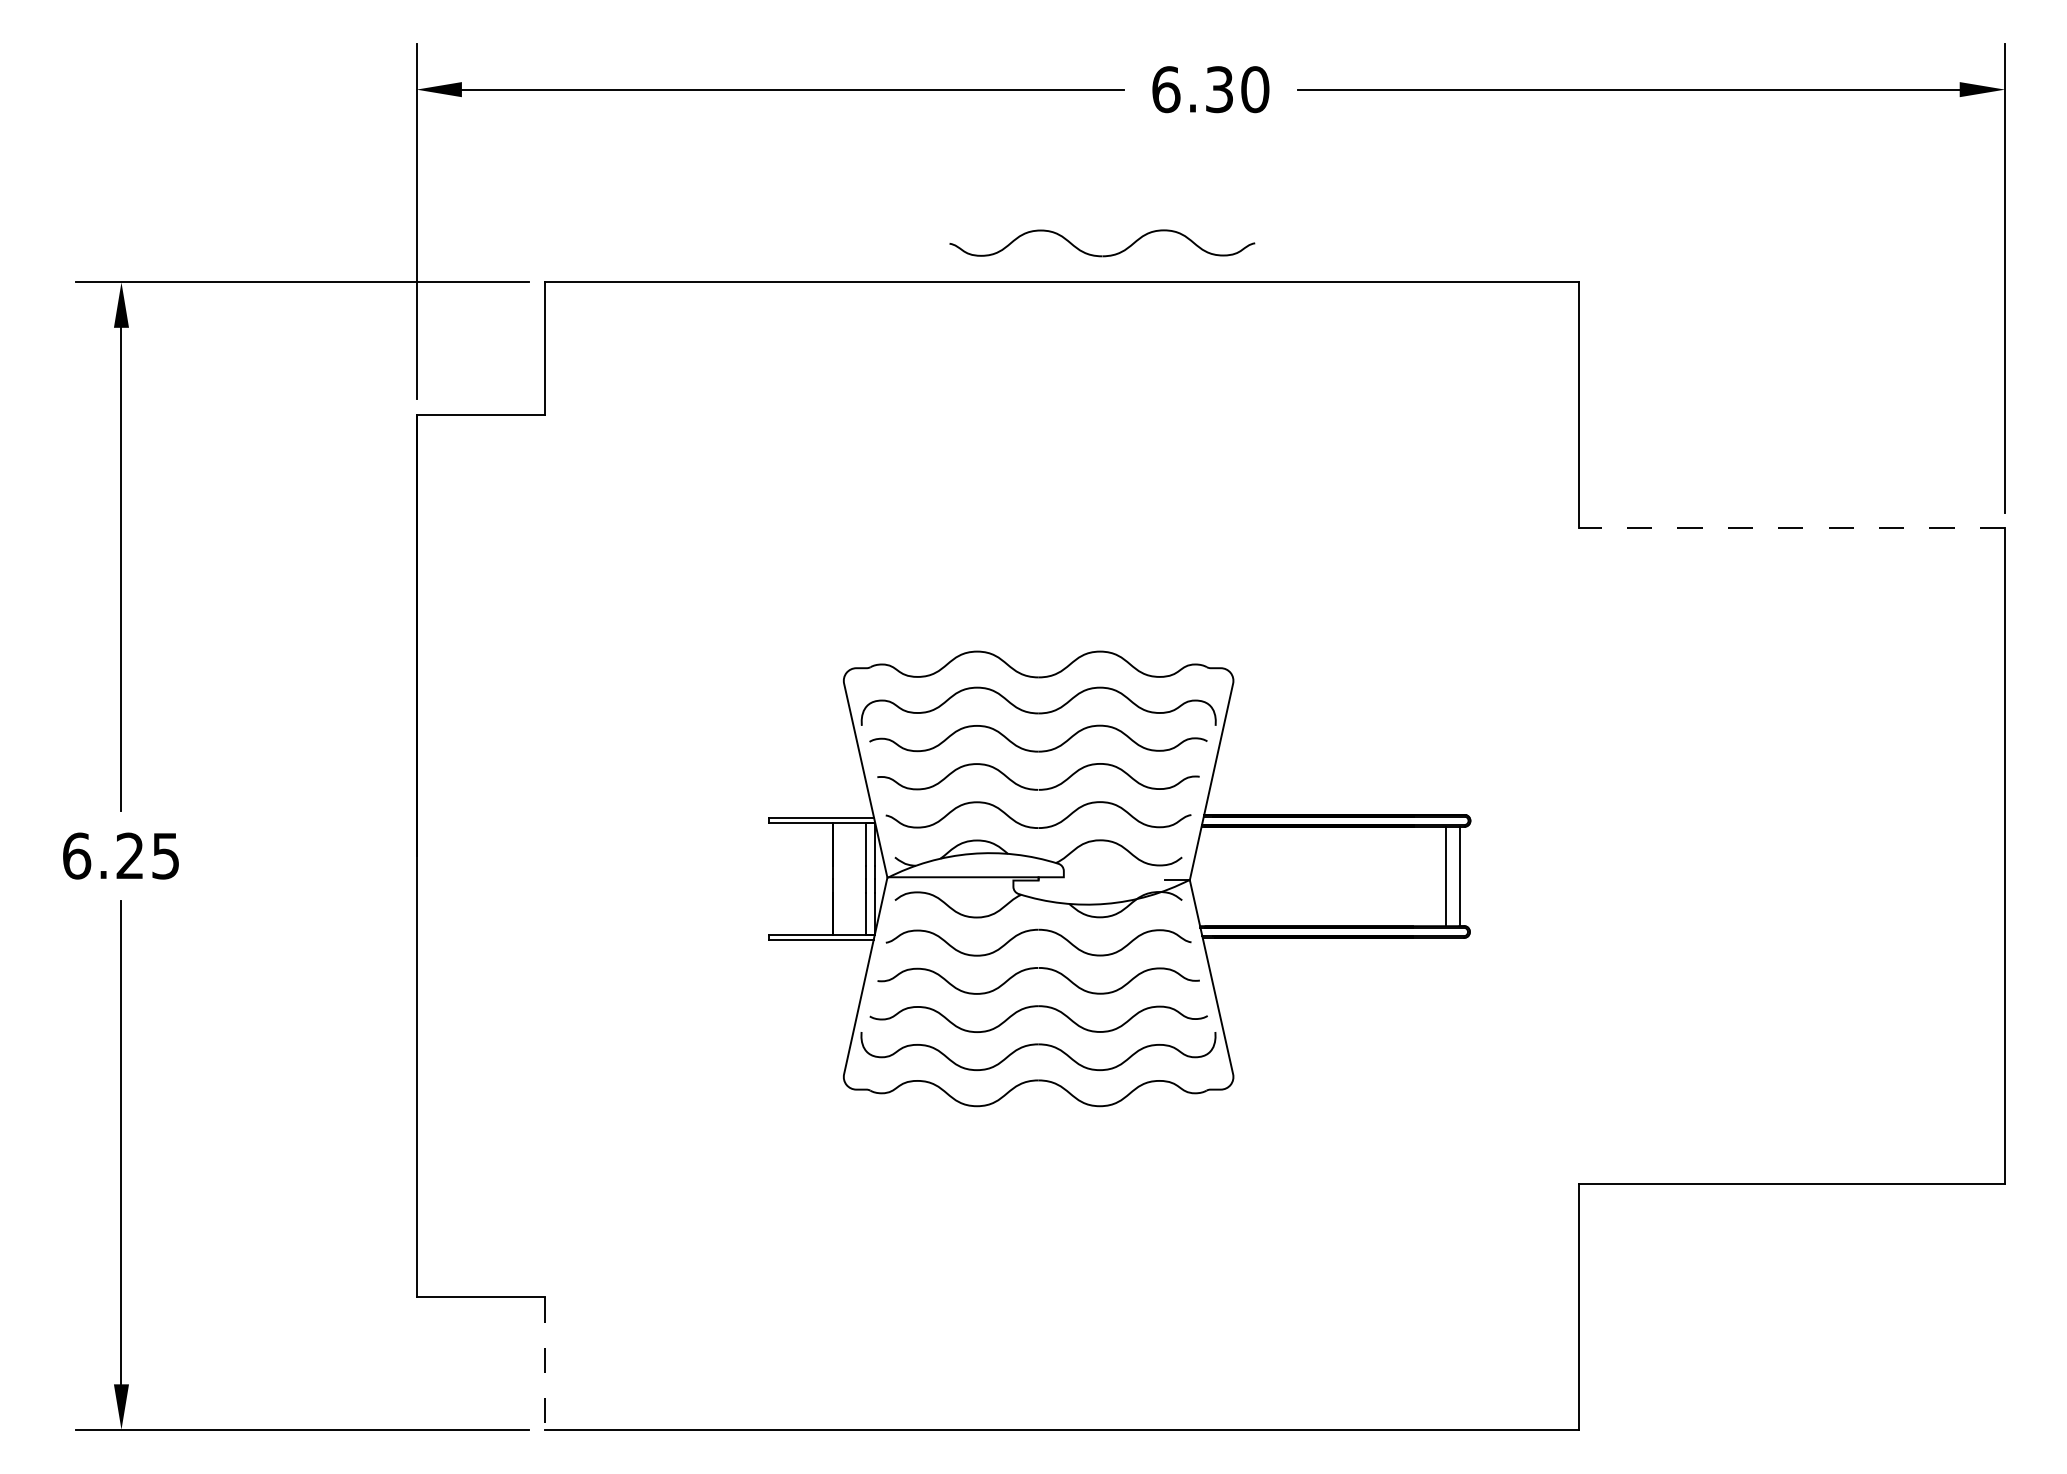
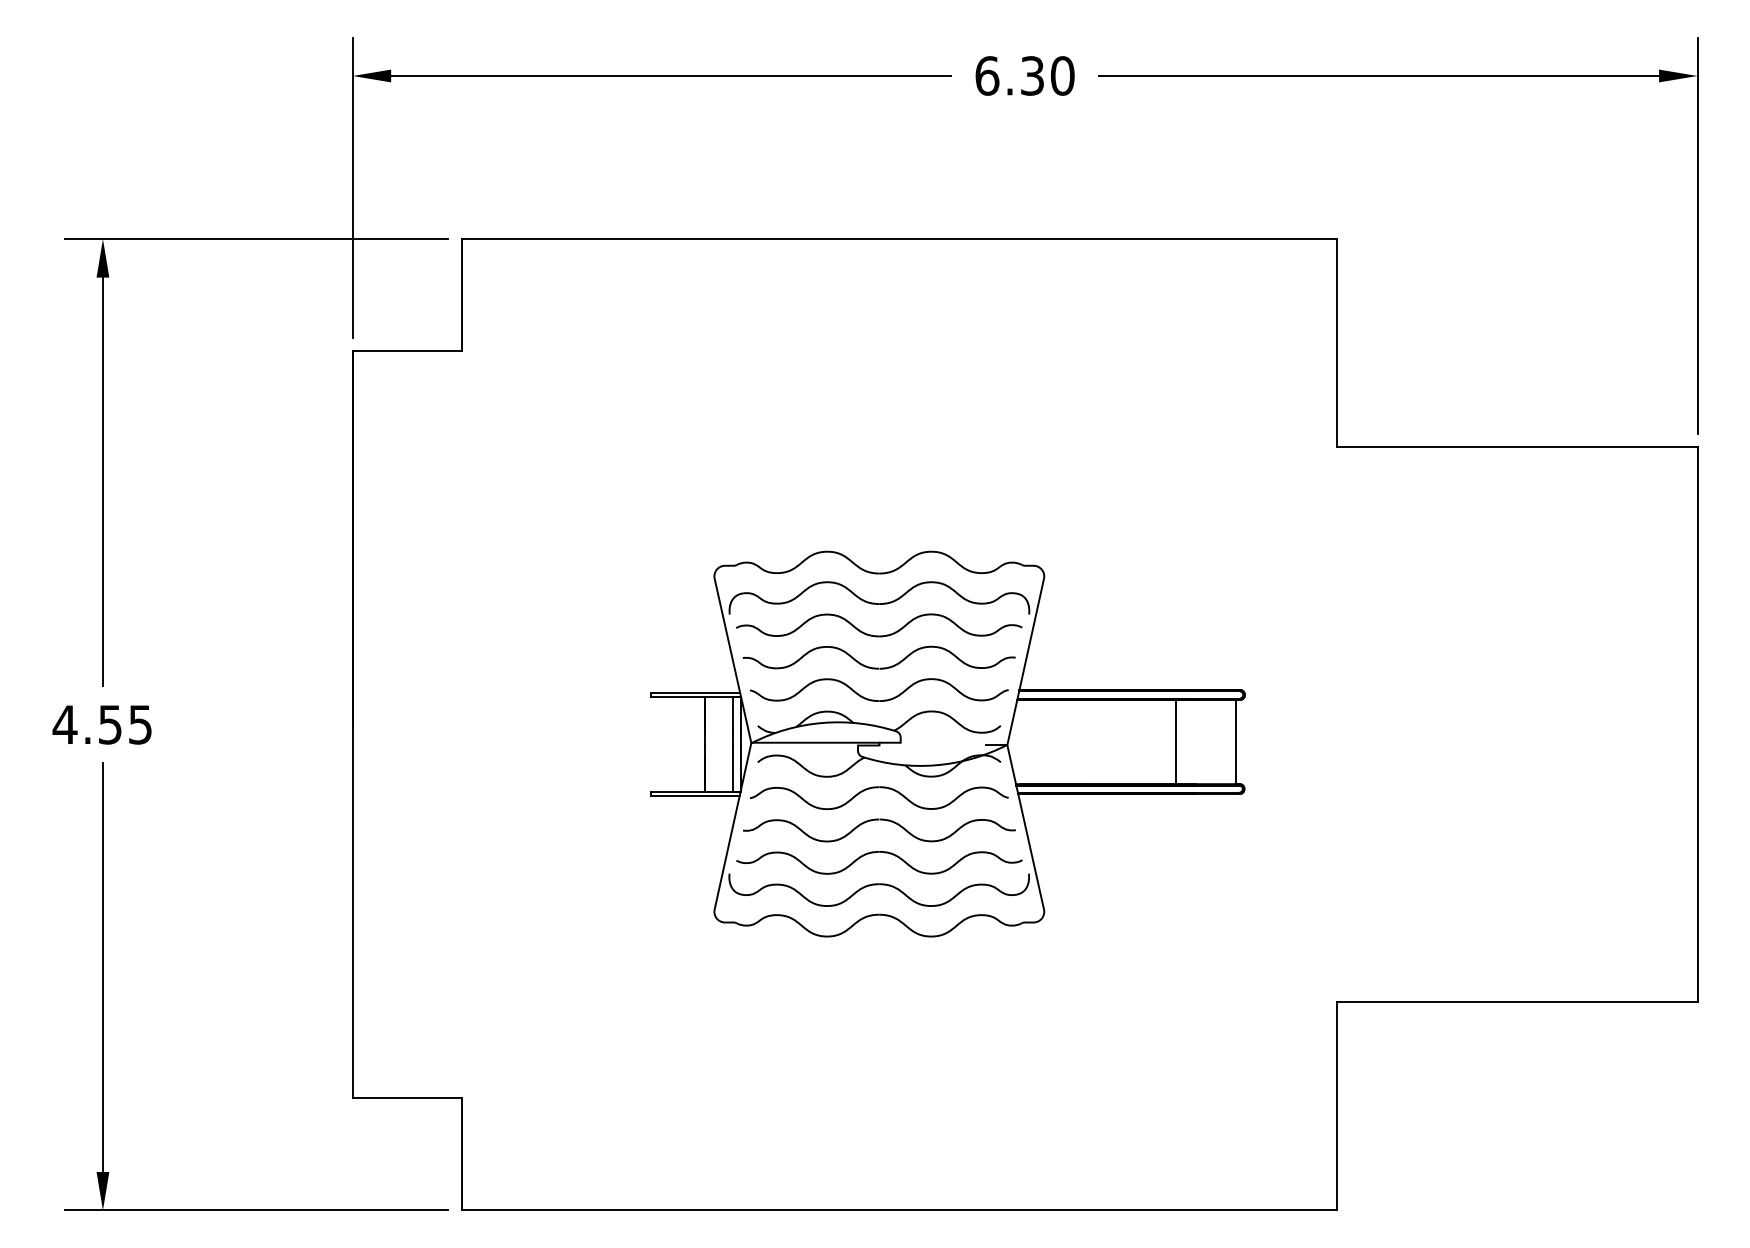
part: (1102, 255) -> (933, 216), removed
line: (1791, 528) -> (1516, 447), dashed -> solid
text: (102, 855) -> (86, 724), 6.25 -> 4.55
line: (1445, 875) -> (1175, 741), moved
line: (545, 1363) -> (461, 1154), dashed -> solid

